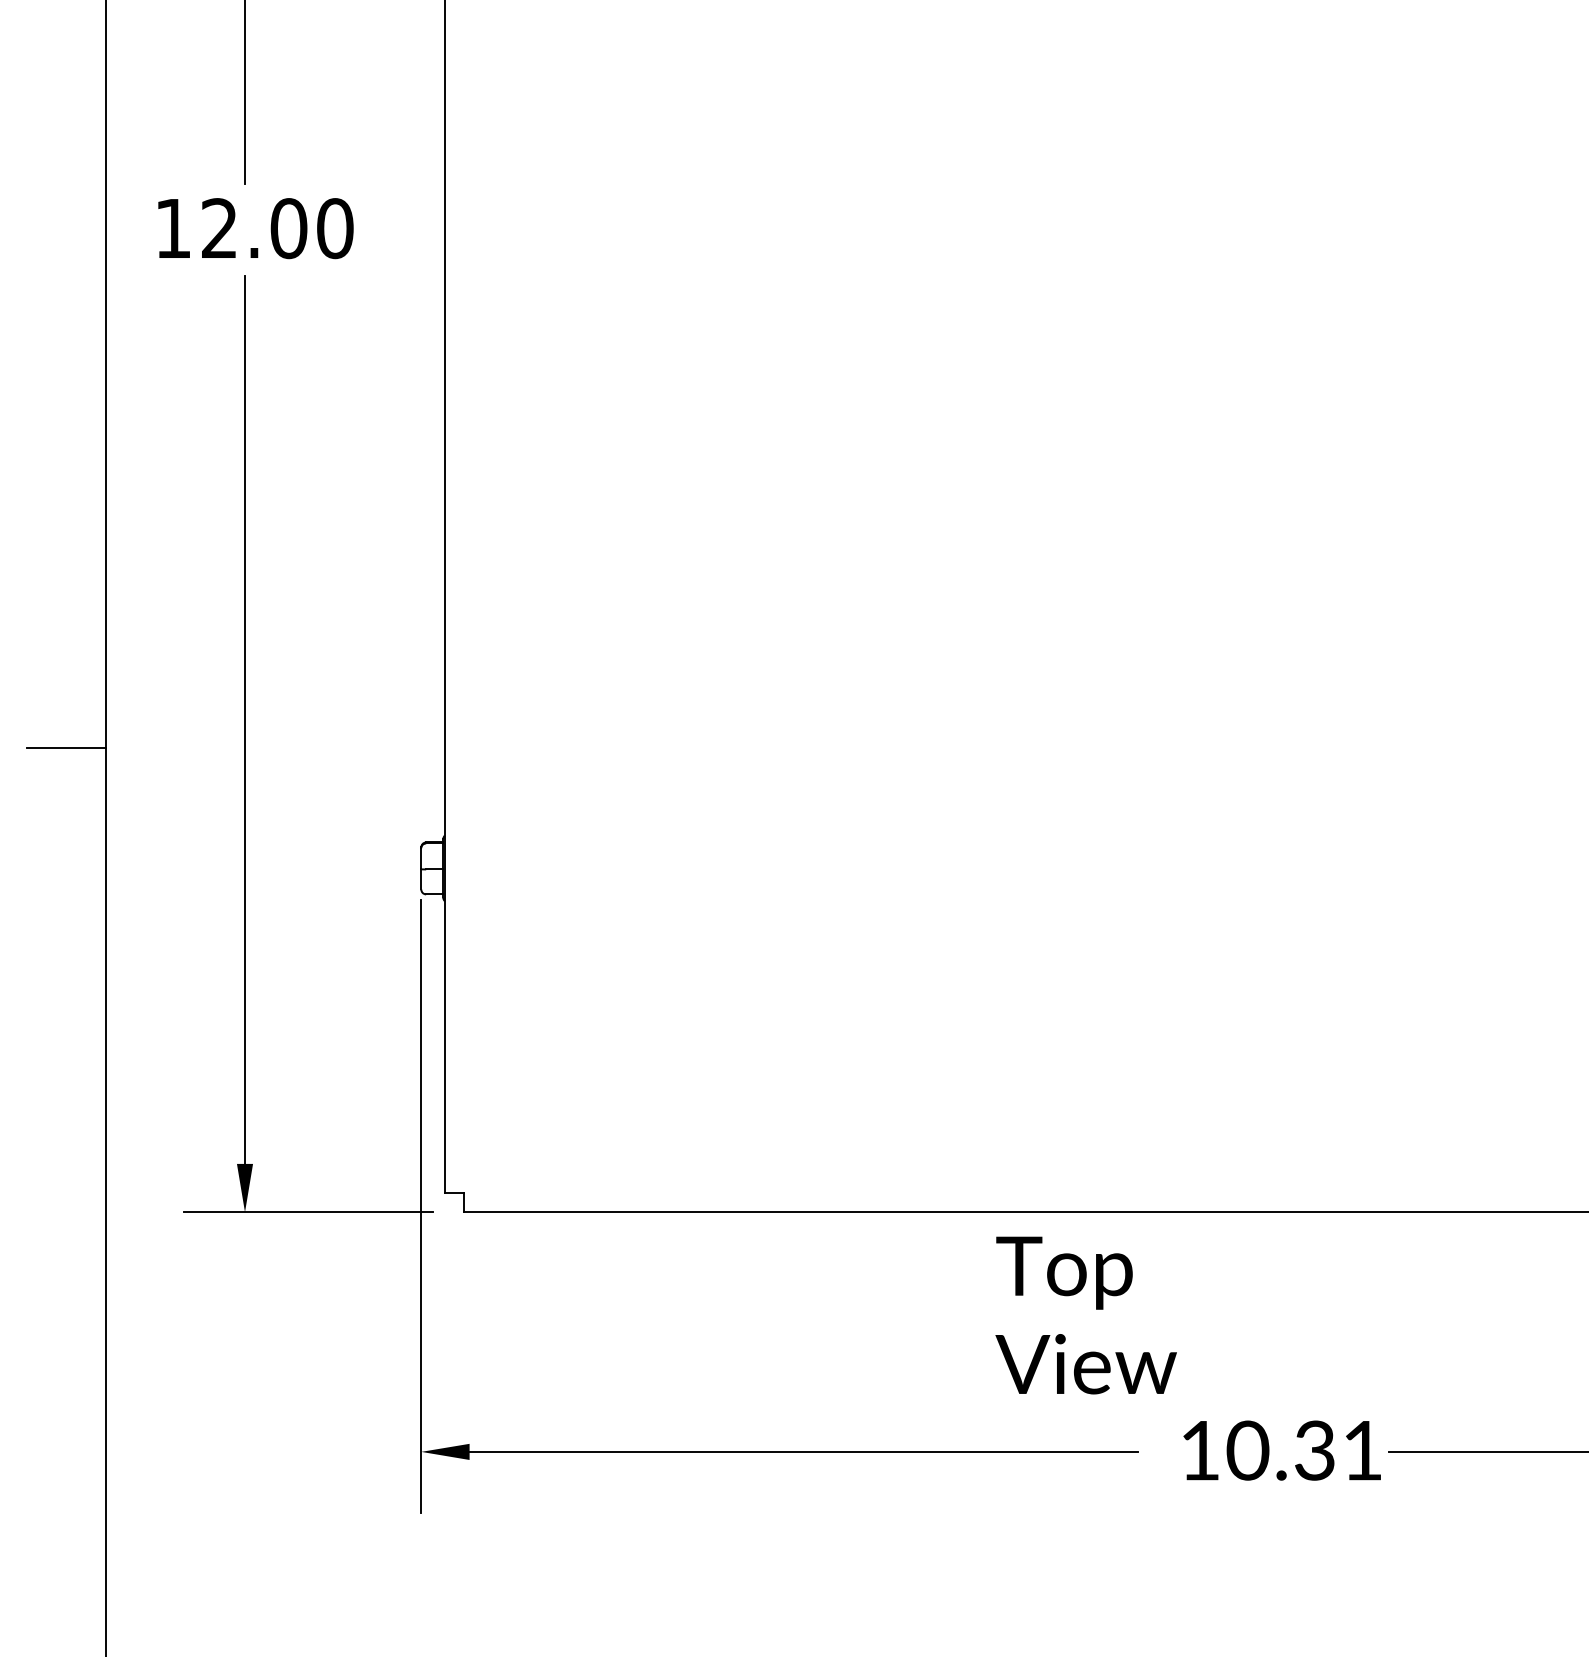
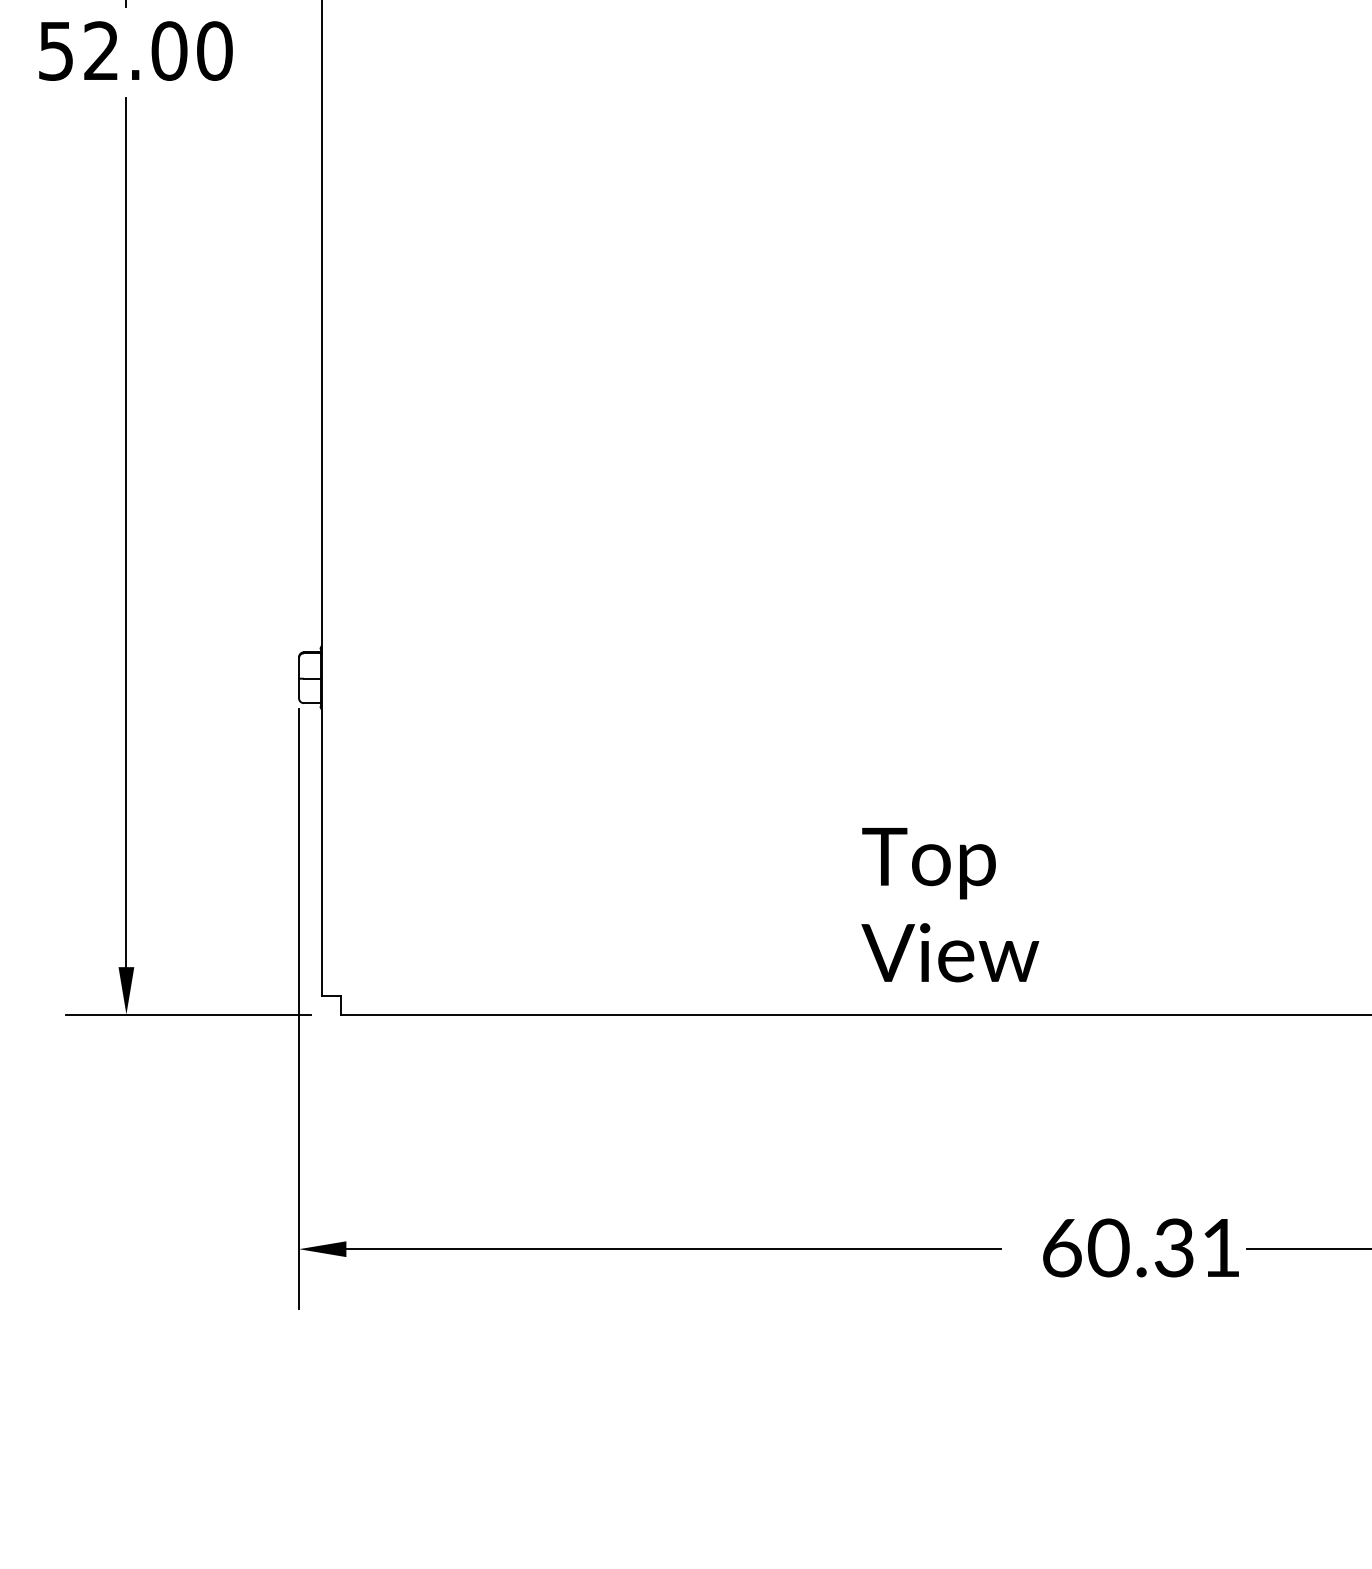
text: (173, 229) -> (56, 51), 12.00 -> 52.00
text: (1085, 1315) -> (949, 905), moved
text: (1200, 1450) -> (1062, 1247), 10.31 -> 60.31

